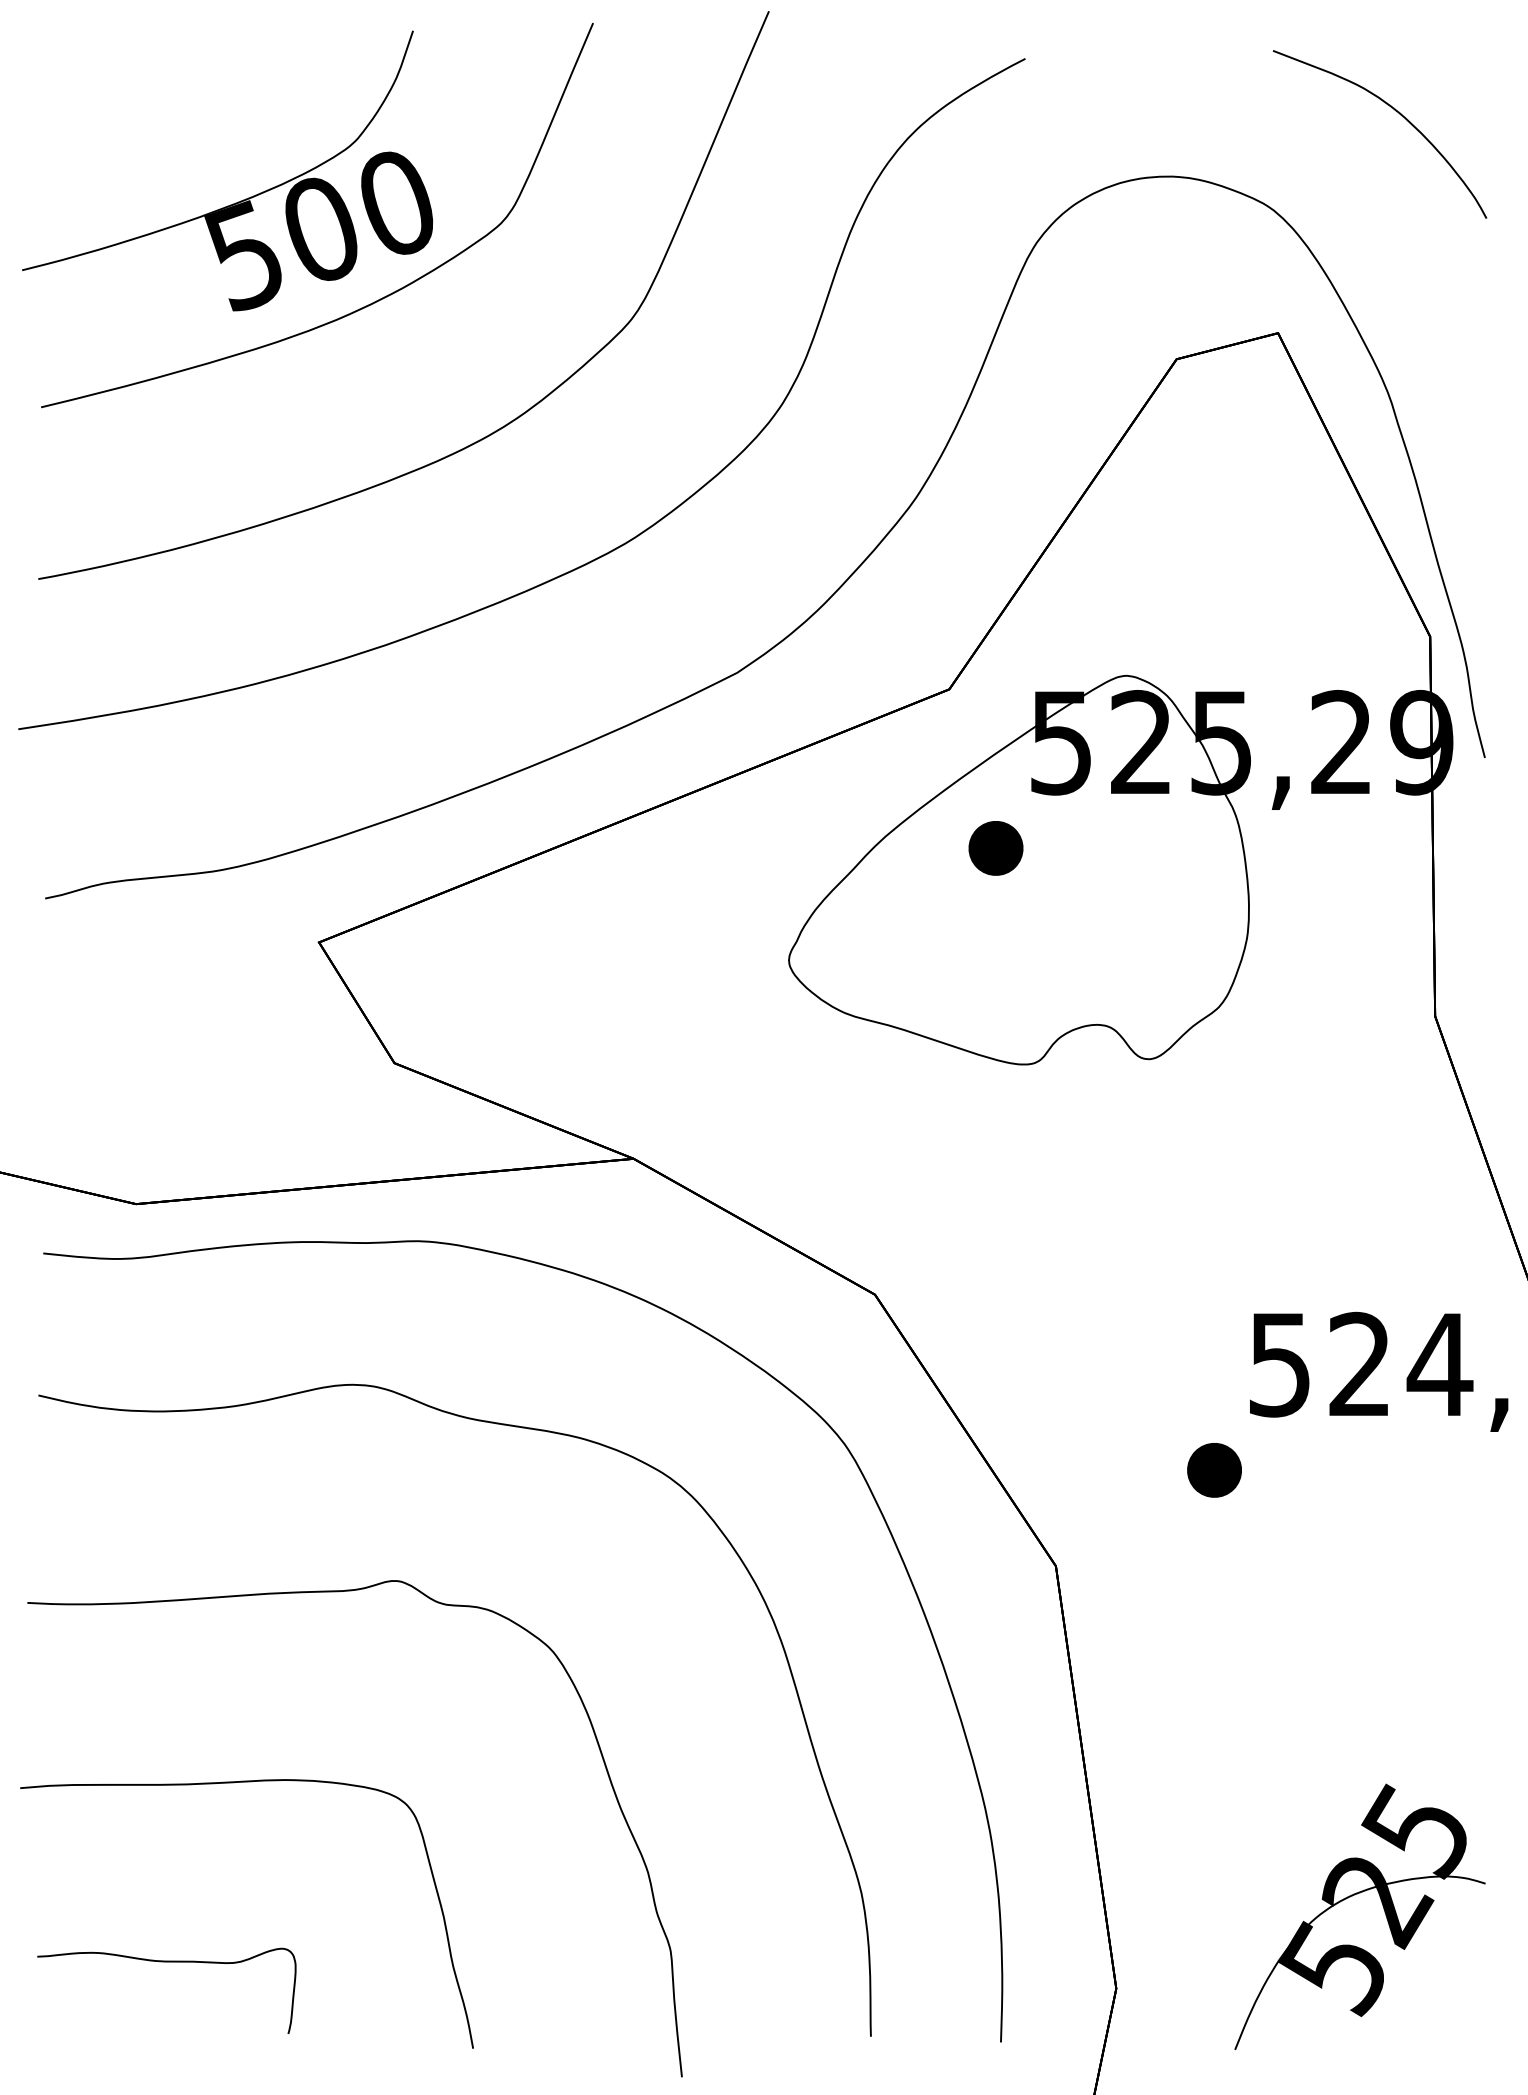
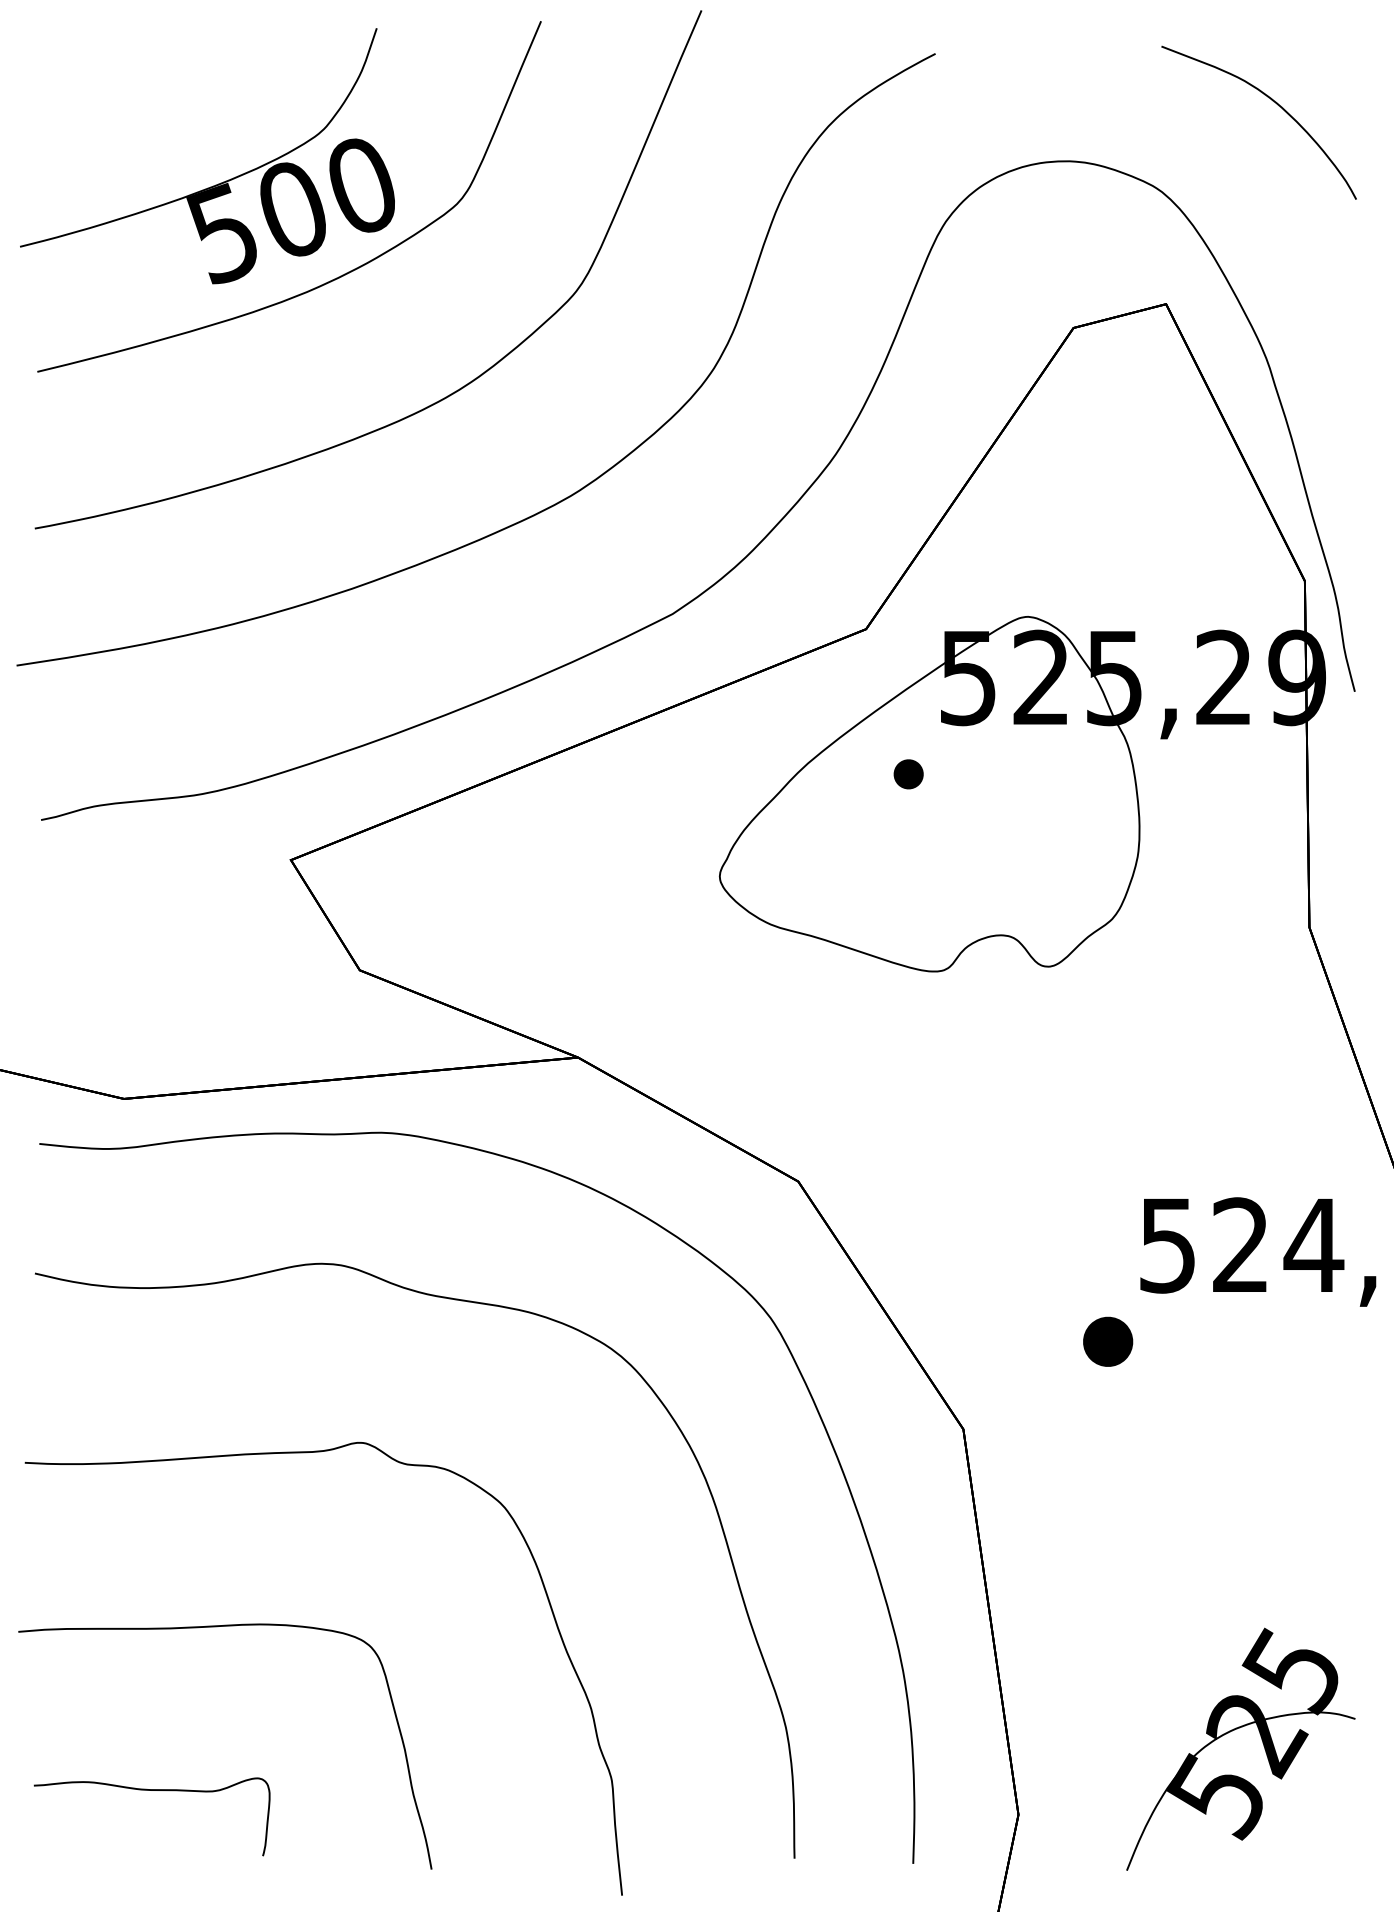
part: (995, 848) -> (908, 774), size x0.6

